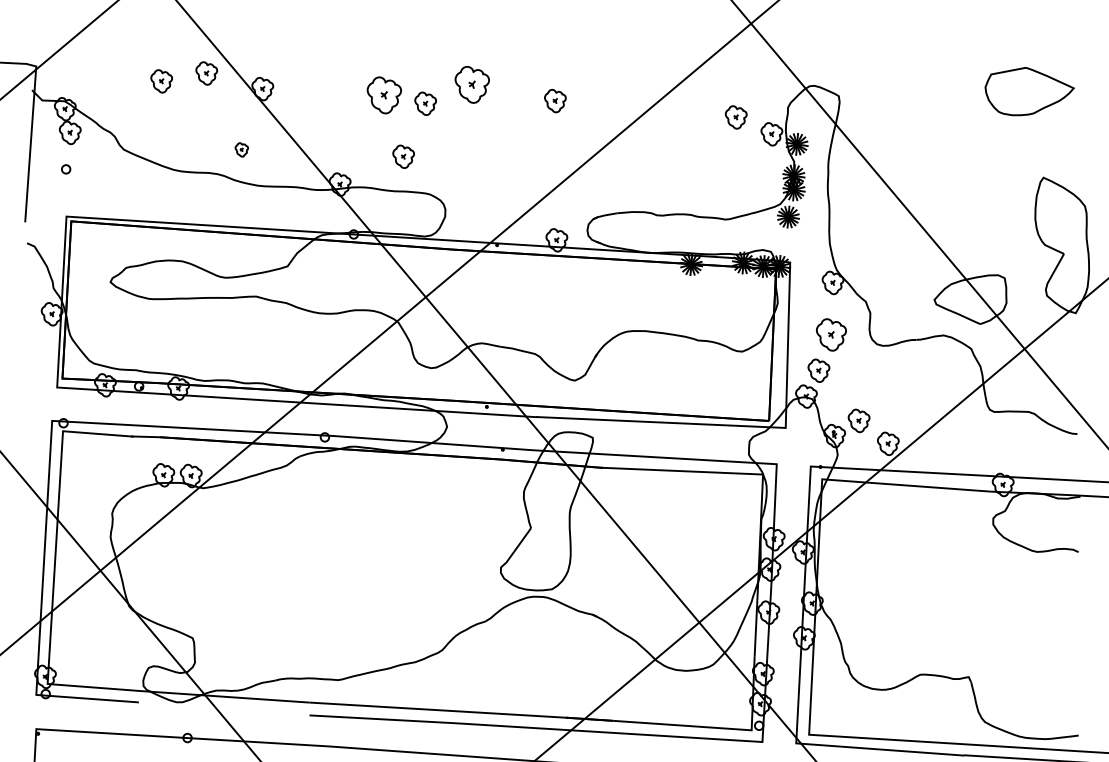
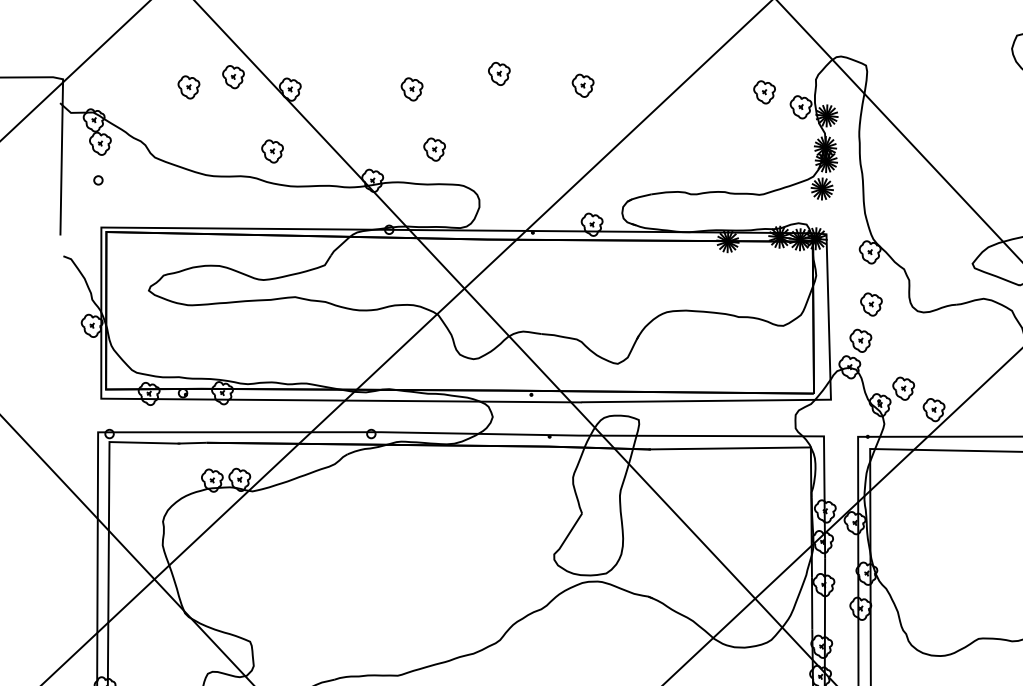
part: (472, 84) -> (499, 73), size x0.62
part: (384, 95) -> (412, 89), size x0.62
part: (425, 103) -> (453, 95), removed
part: (241, 149) -> (272, 151), size x1.67
part: (831, 335) -> (871, 304), size x0.71

